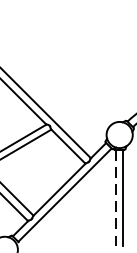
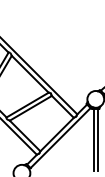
line: (116, 198) -> (93, 140), dashed -> solid

